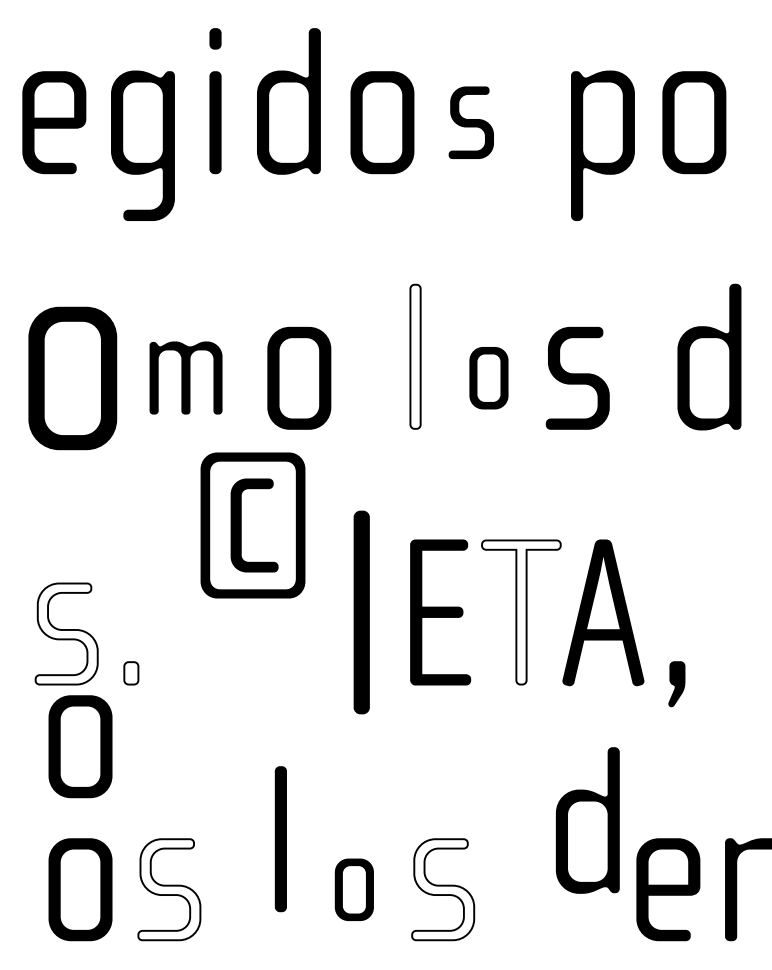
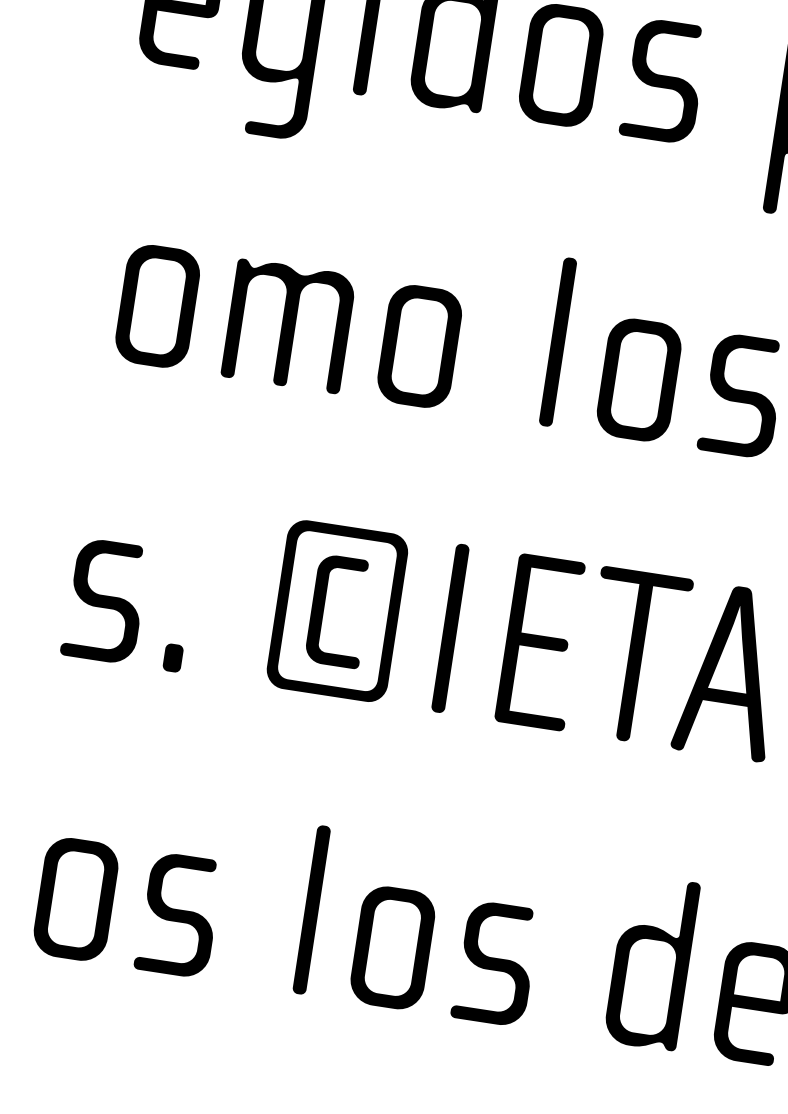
part: (471, 122) -> (664, 80), size x1.43
fill: (415, 356) -> (558, 341), added
part: (72, 377) -> (157, 305), size x0.71
part: (185, 377) -> (288, 325), size x1.43
part: (488, 377) -> (638, 378), size x1.67
part: (252, 525) -> (336, 611), moved
part: (361, 612) -> (450, 628), size x0.71
fill: (521, 612) -> (635, 656), added
fill: (66, 633) -> (105, 600), added
fill: (131, 673) -> (173, 658), added
part: (80, 746) -> (101, 733), removed
part: (587, 820) -> (651, 962), moved
part: (280, 839) -> (311, 910), moved
fill: (169, 889) -> (179, 914), added
part: (354, 889) -> (393, 947), size x1.67
fill: (443, 889) -> (496, 963), added

